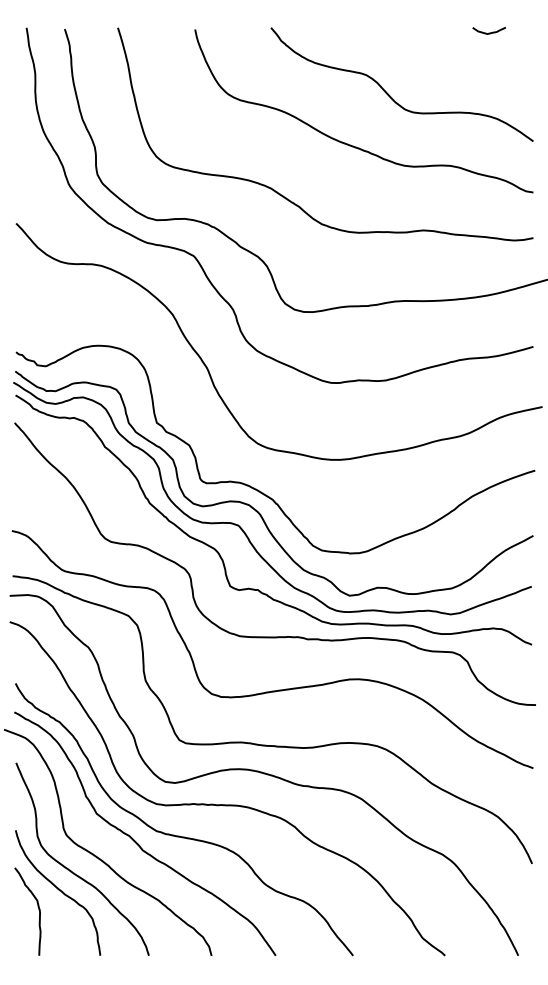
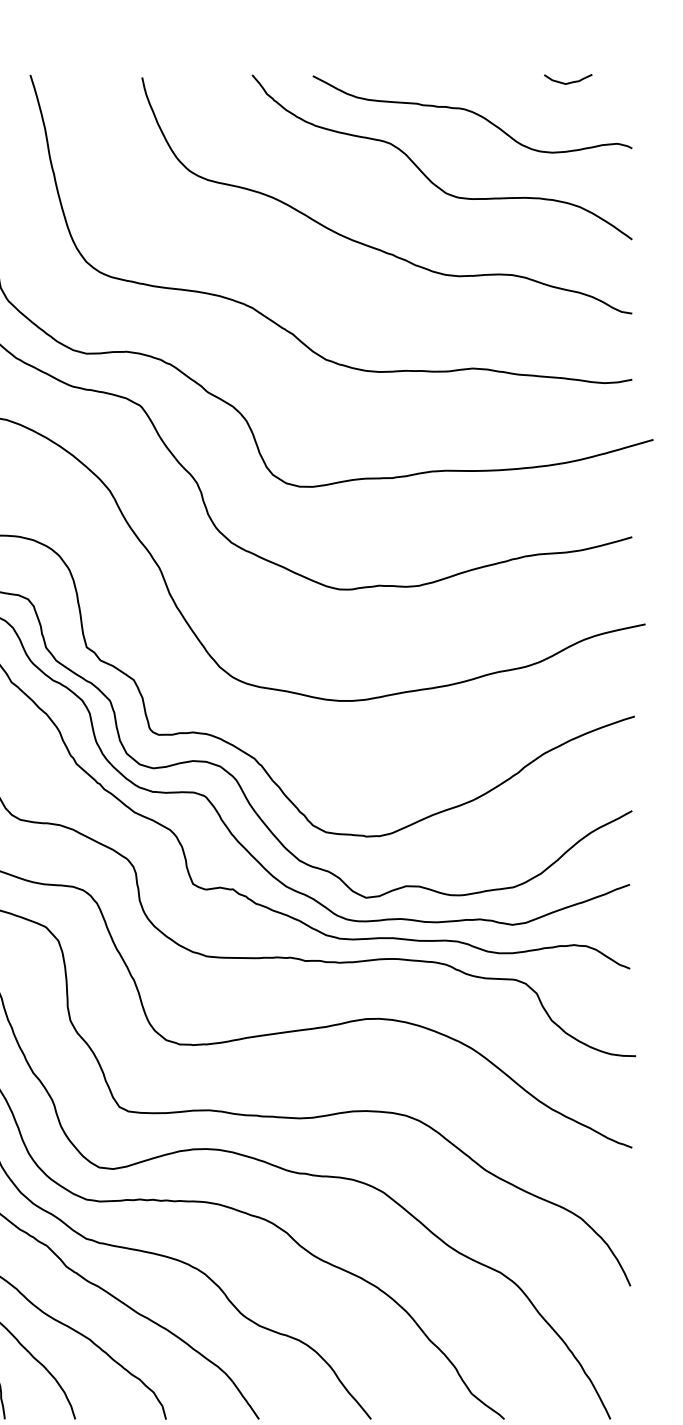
curve: (422, 54) -> (471, 113), added

